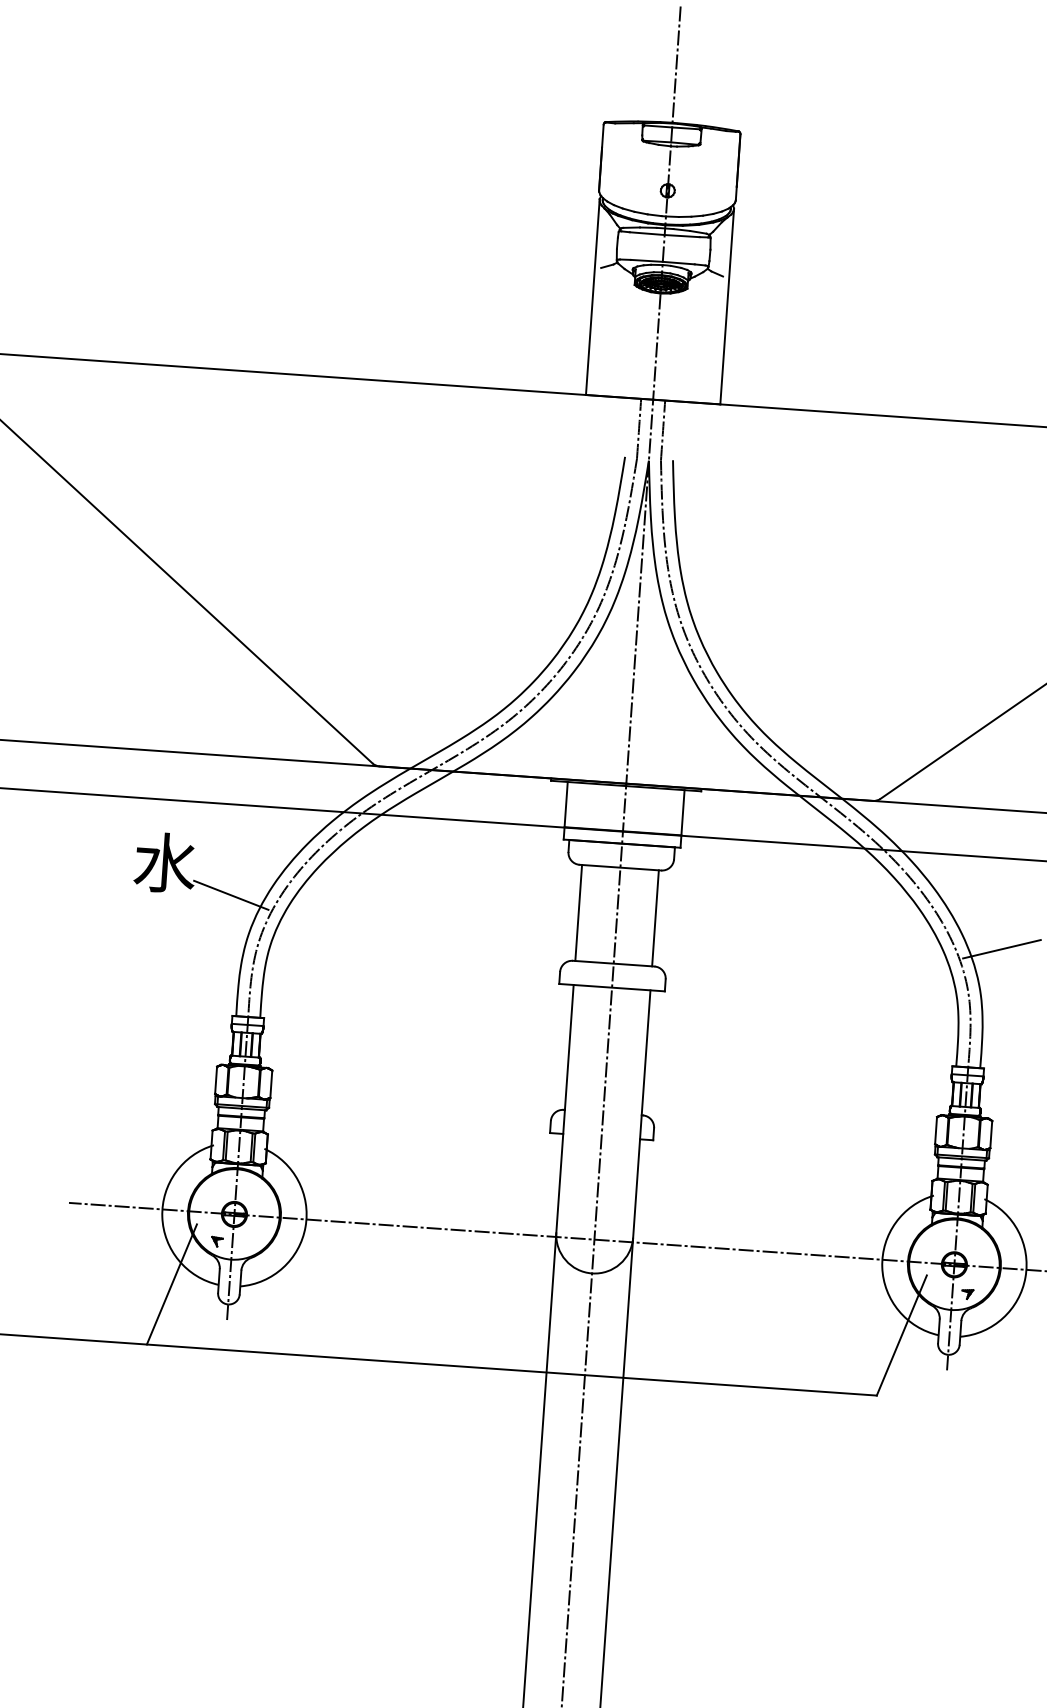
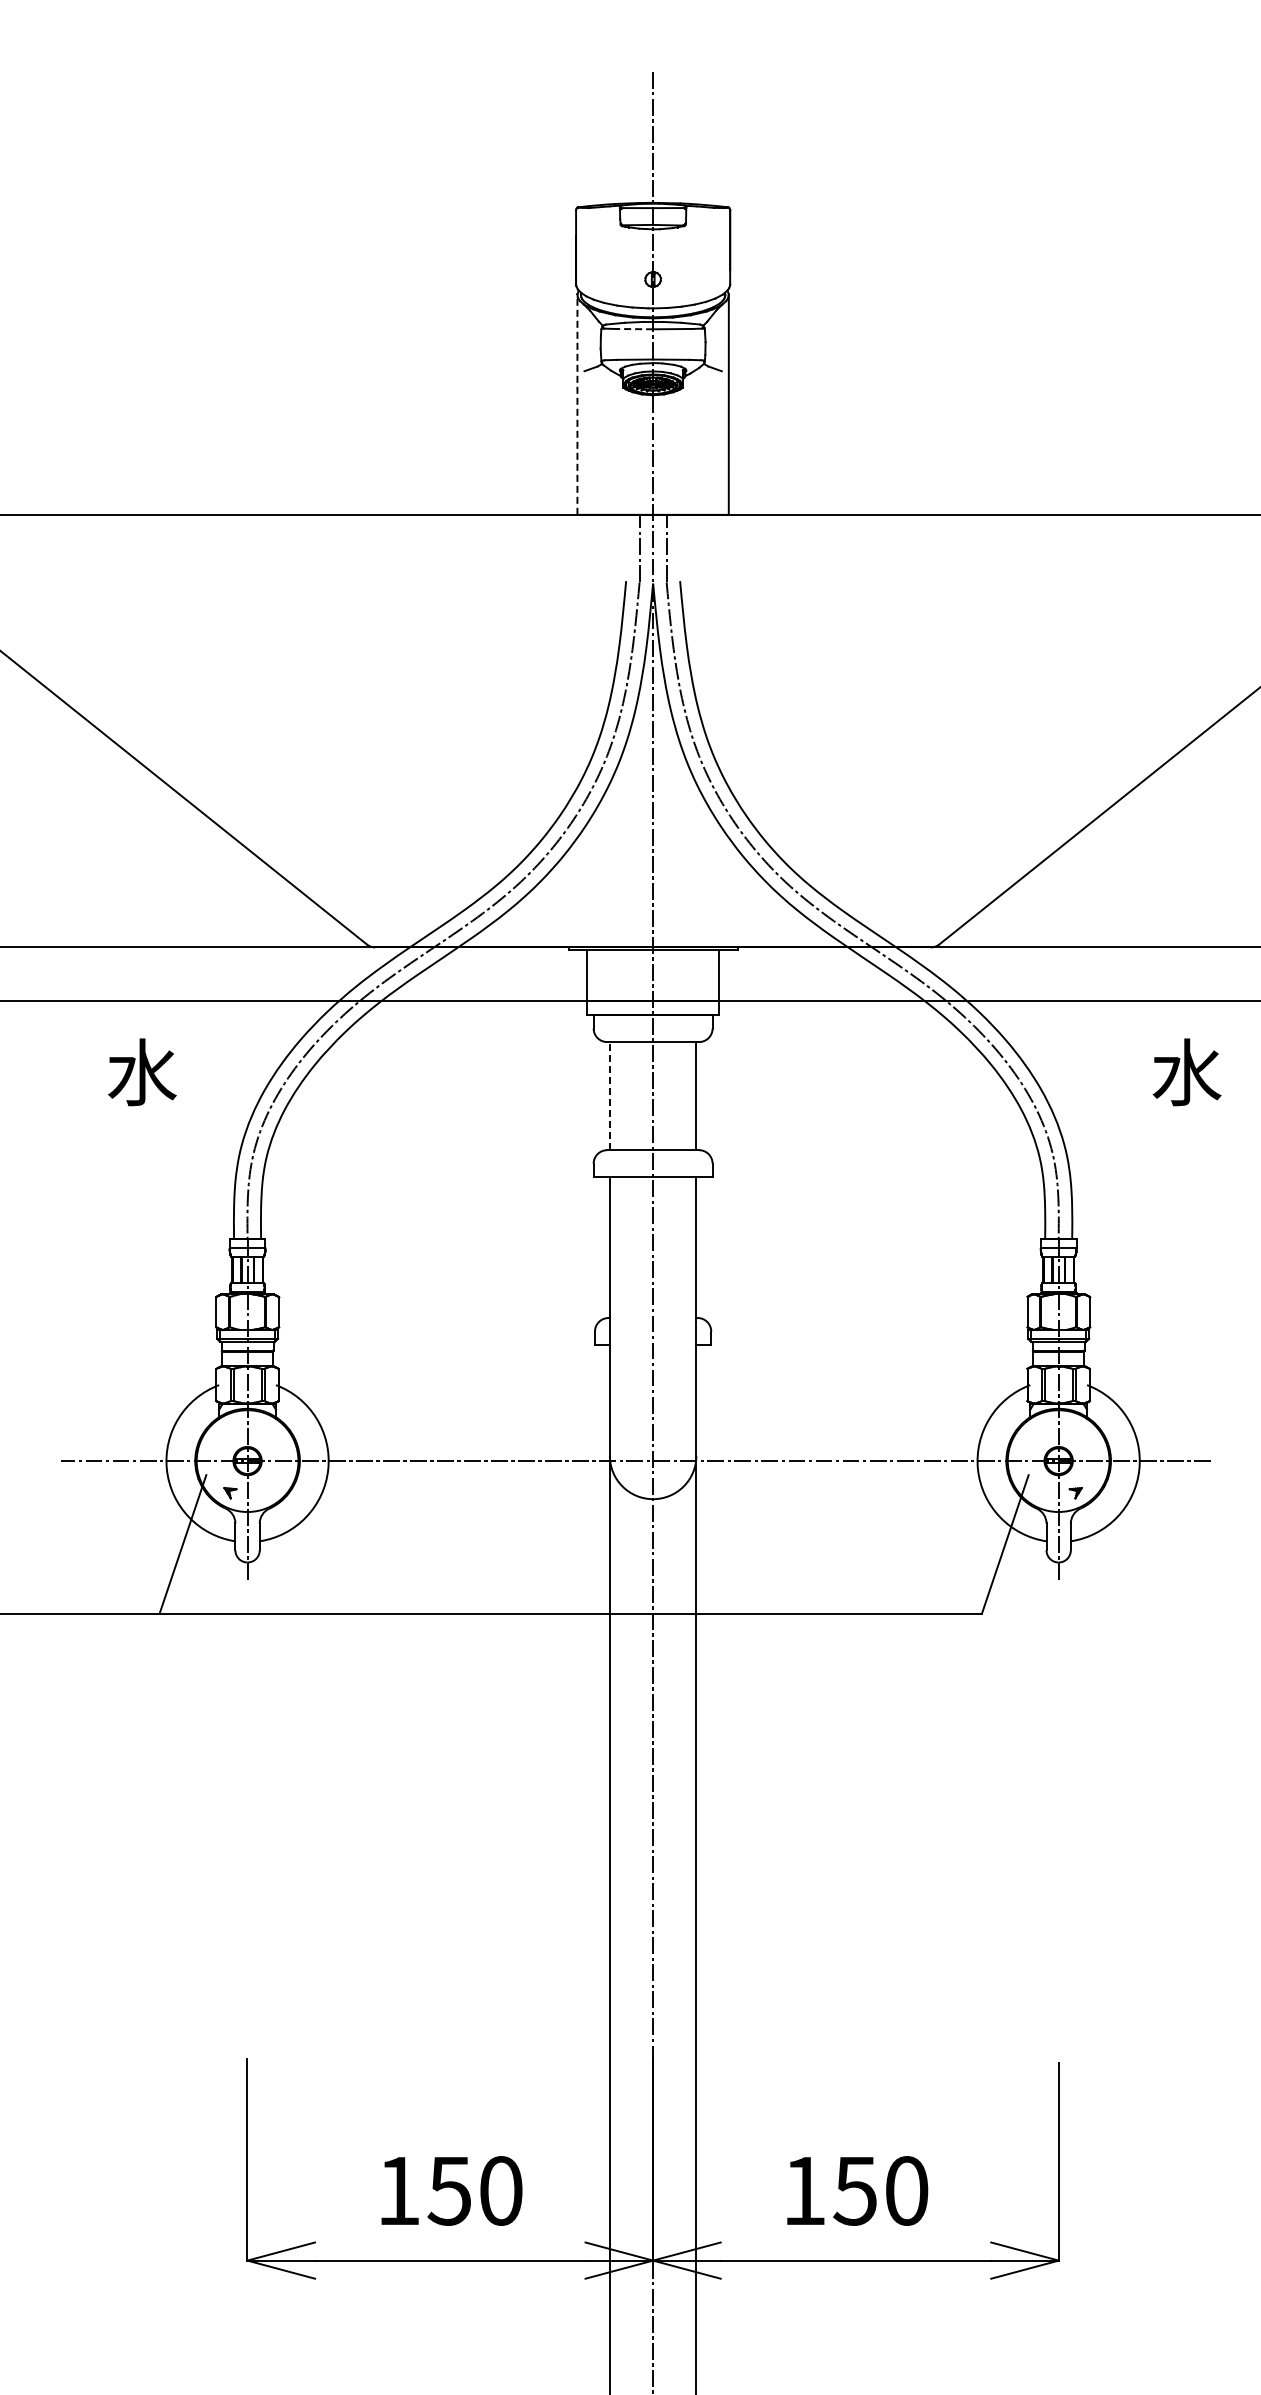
line: (647, 233) -> (633, 329), solid -> dashed
line: (592, 297) -> (577, 404), solid -> dashed
line: (230, 895) -> (218, 1103), removed
line: (578, 912) -> (609, 1095), solid -> dashed
line: (1002, 949) -> (1087, 1103), removed

